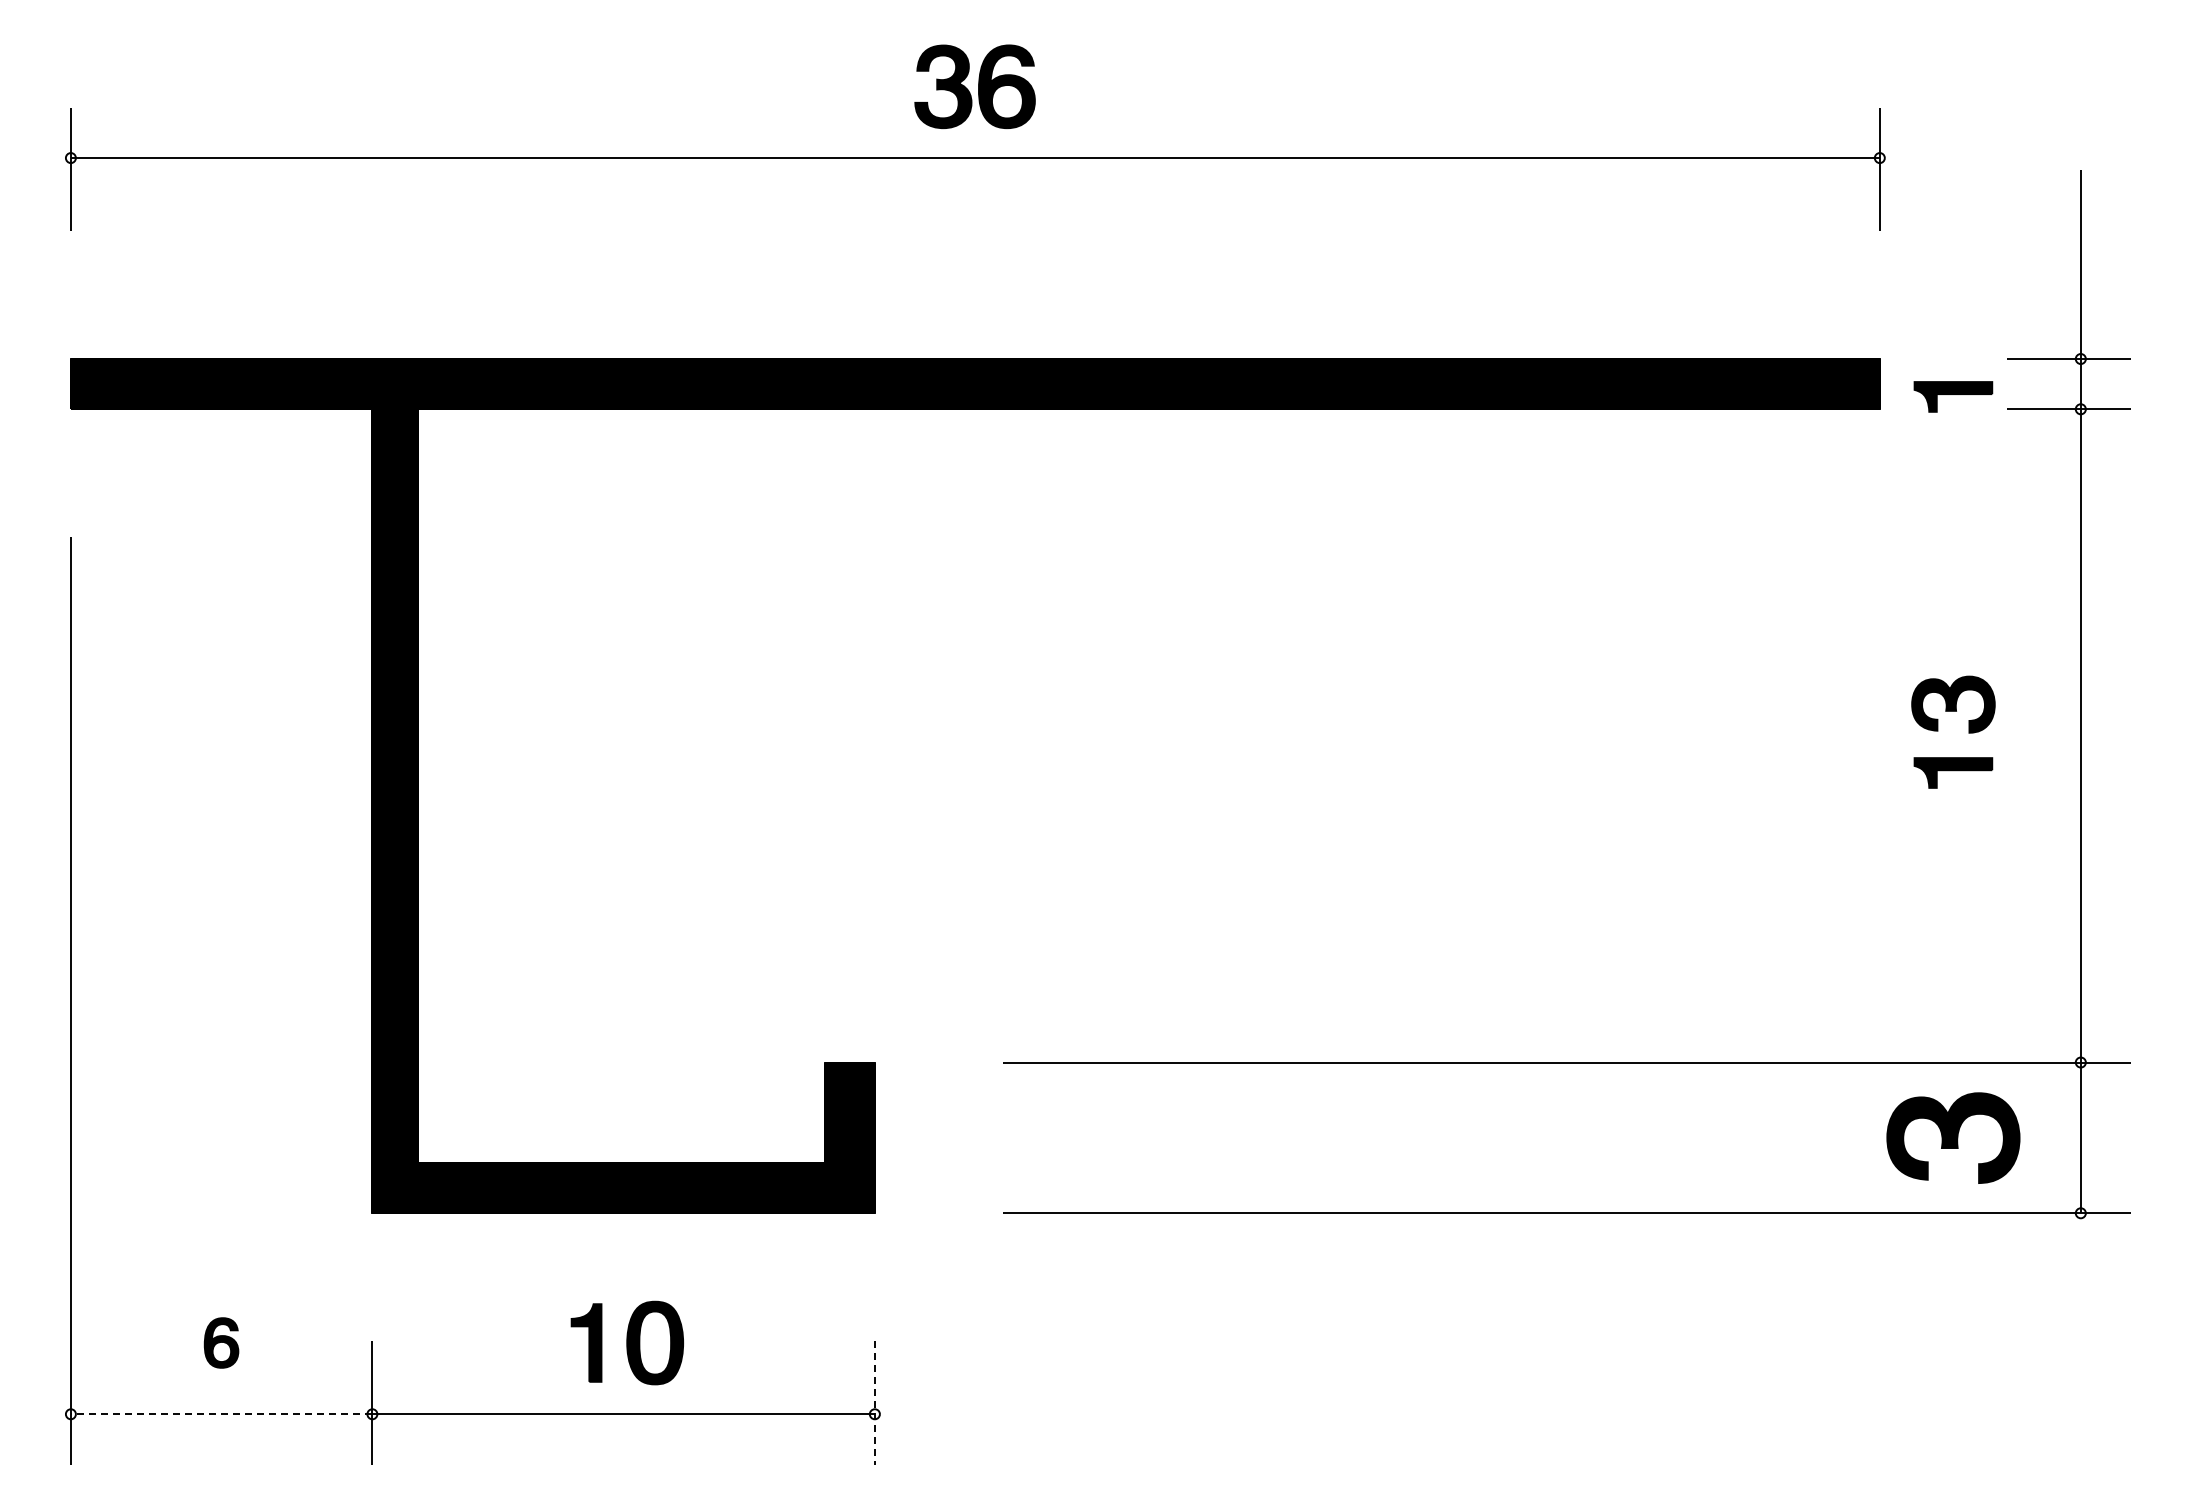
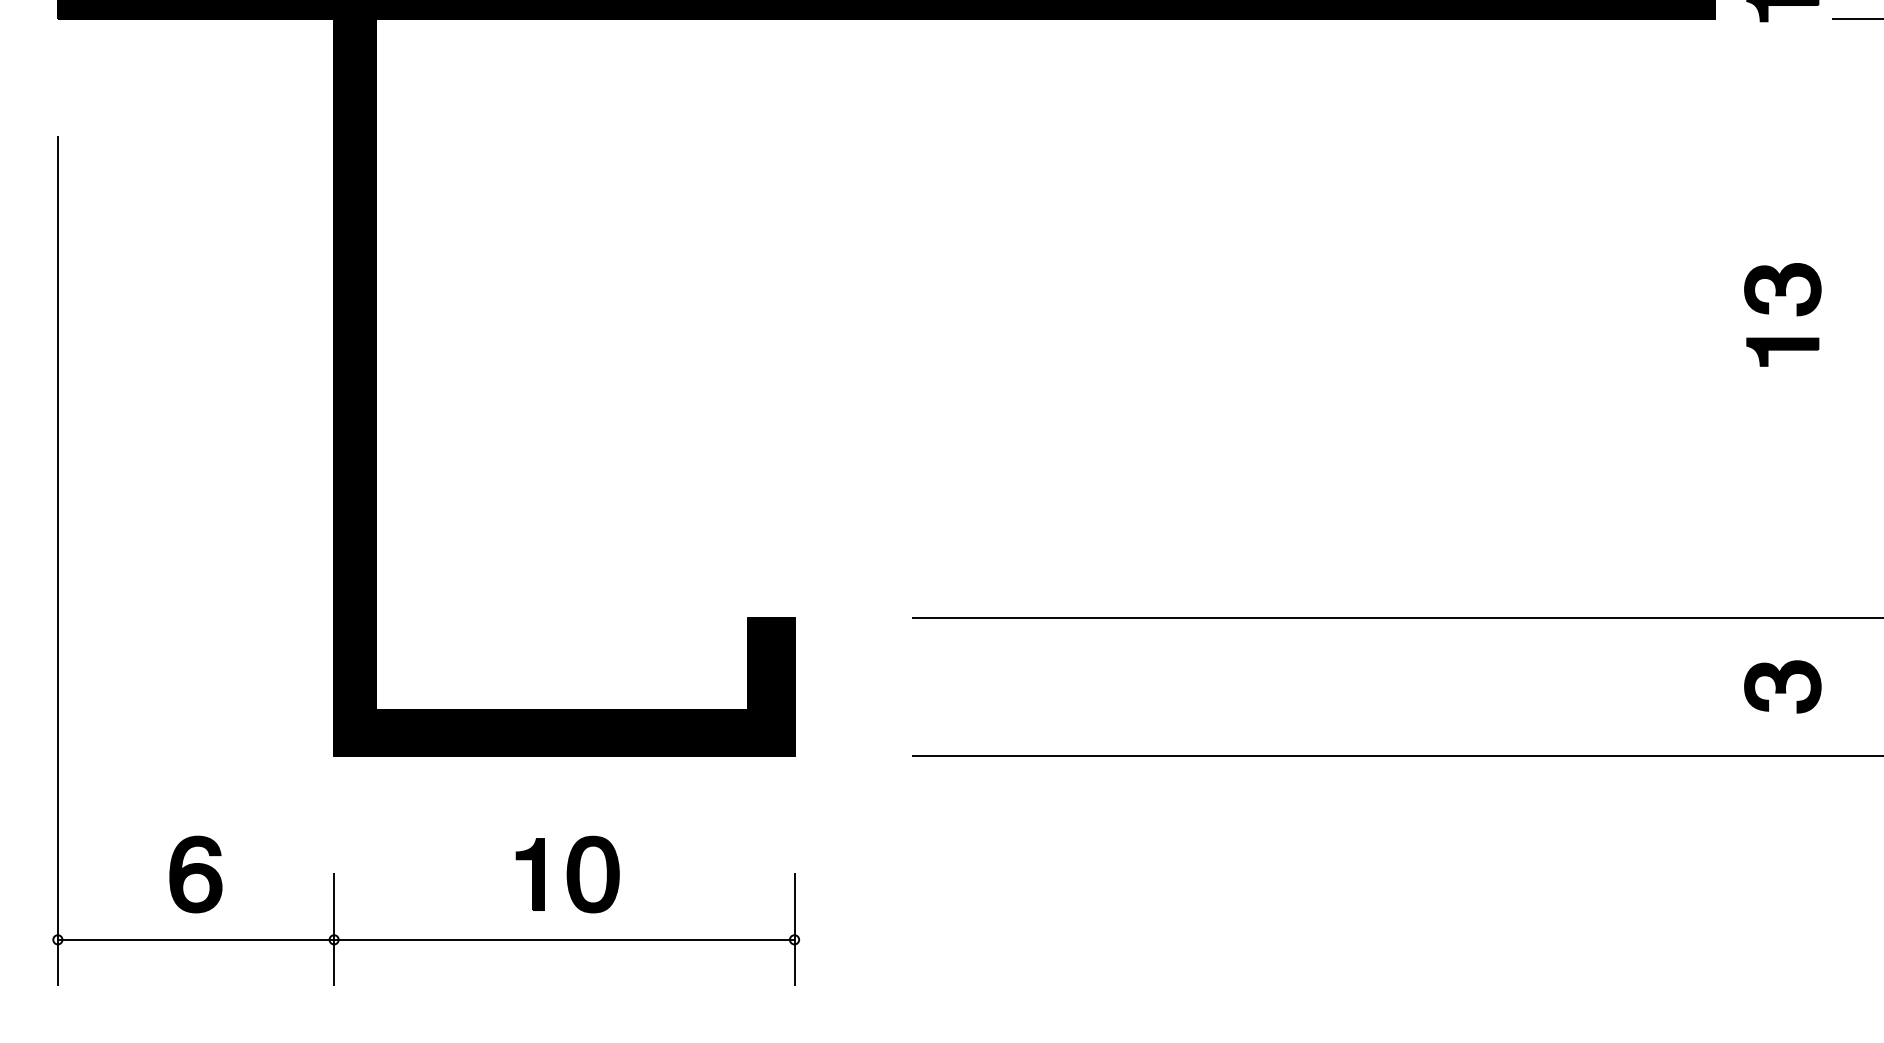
part: (1953, 1138) -> (1782, 687), size x0.62
part: (221, 1342) -> (195, 874), size x1.67
line: (874, 1402) -> (794, 929), dashed -> solid
line: (221, 1414) -> (195, 940), dashed -> solid

